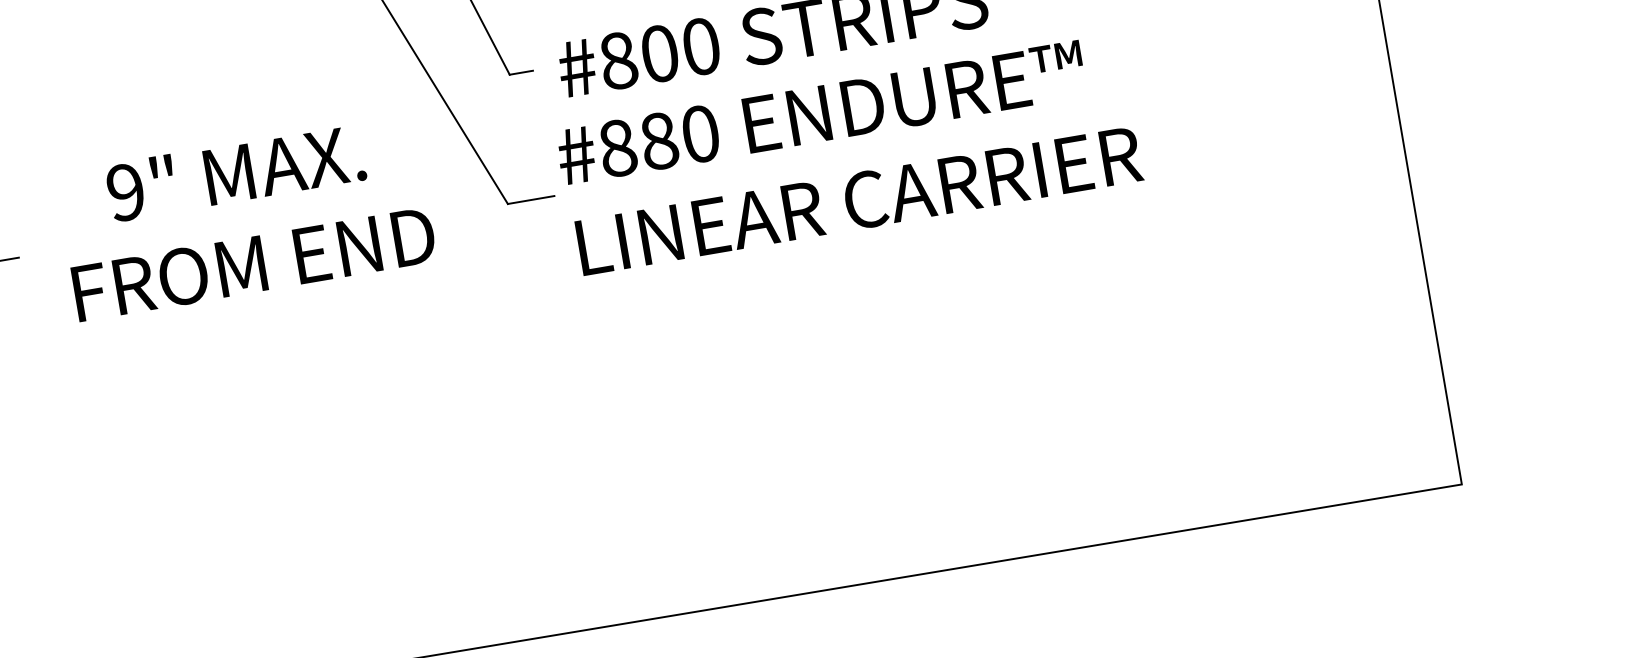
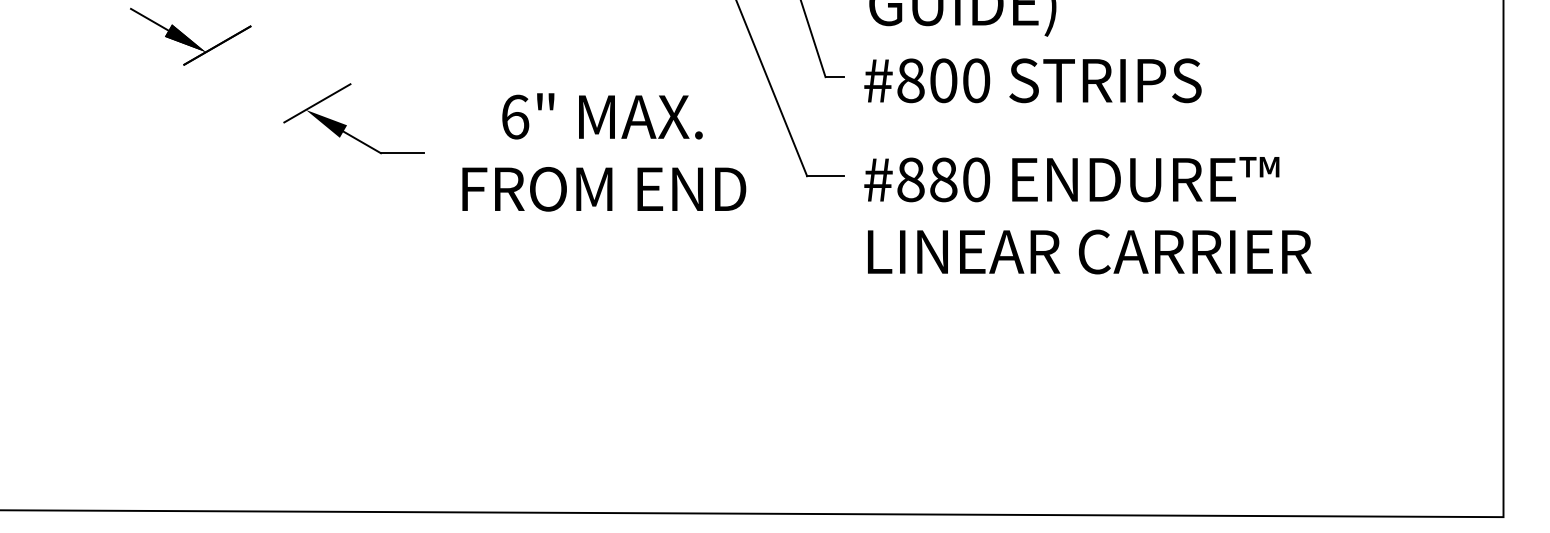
text: (848, 155) -> (1087, 215), moved
text: (126, 191) -> (515, 116), 9" -> 6"

